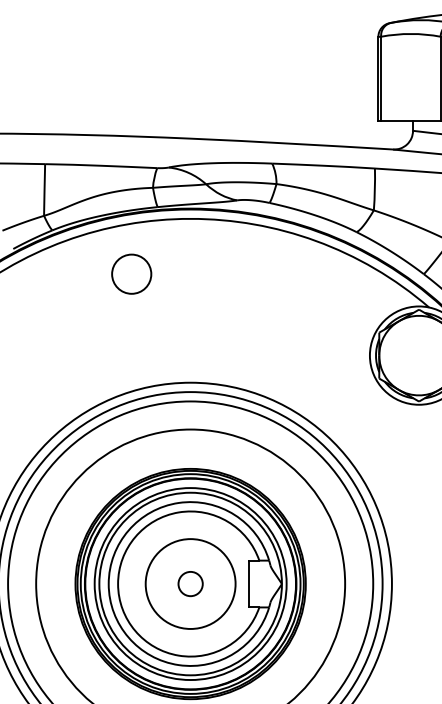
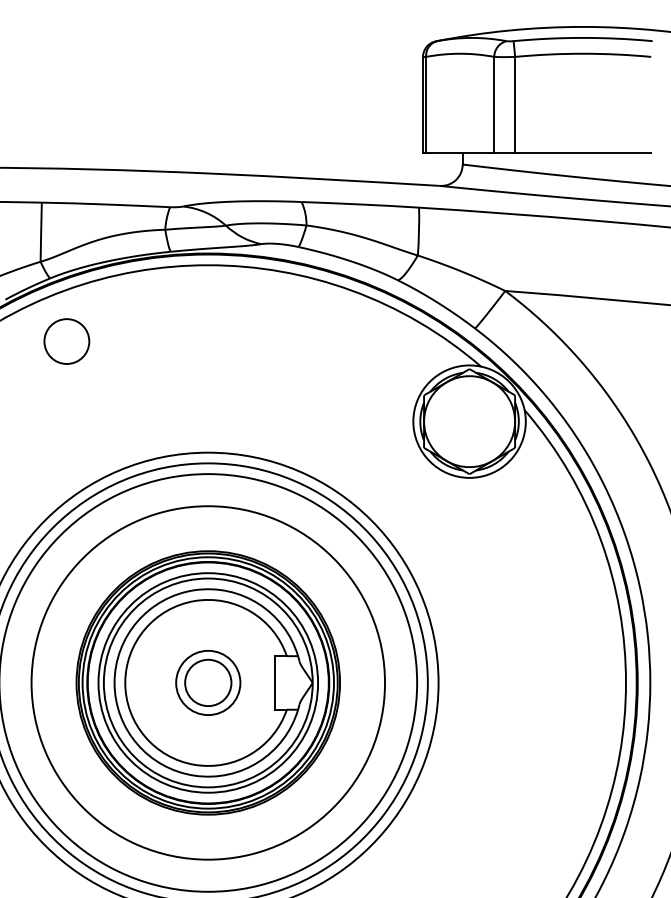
circle: (131, 274) -> (66, 341), moved
circle: (190, 583) -> (208, 682), size x0.62
circle: (190, 583) -> (208, 682), size x1.67

